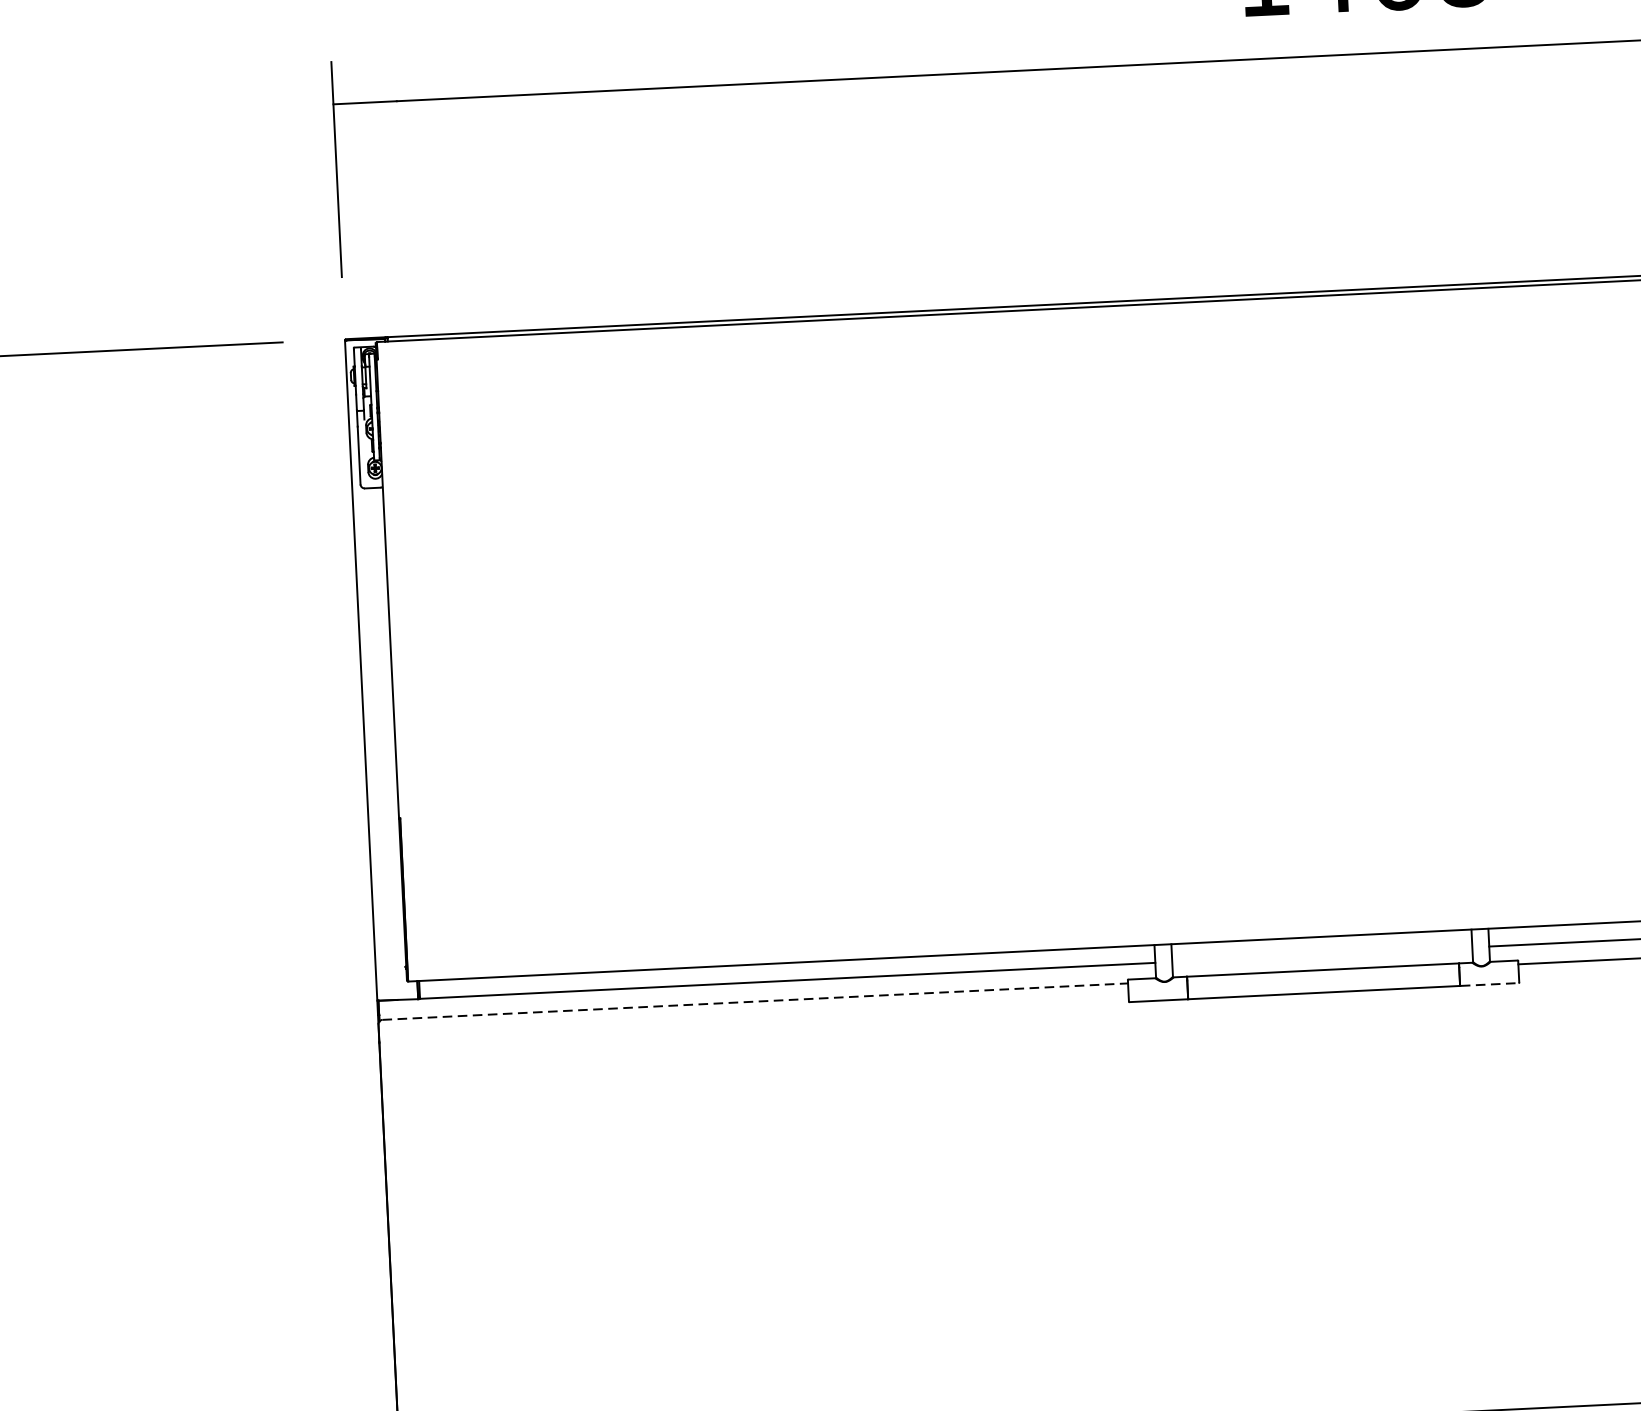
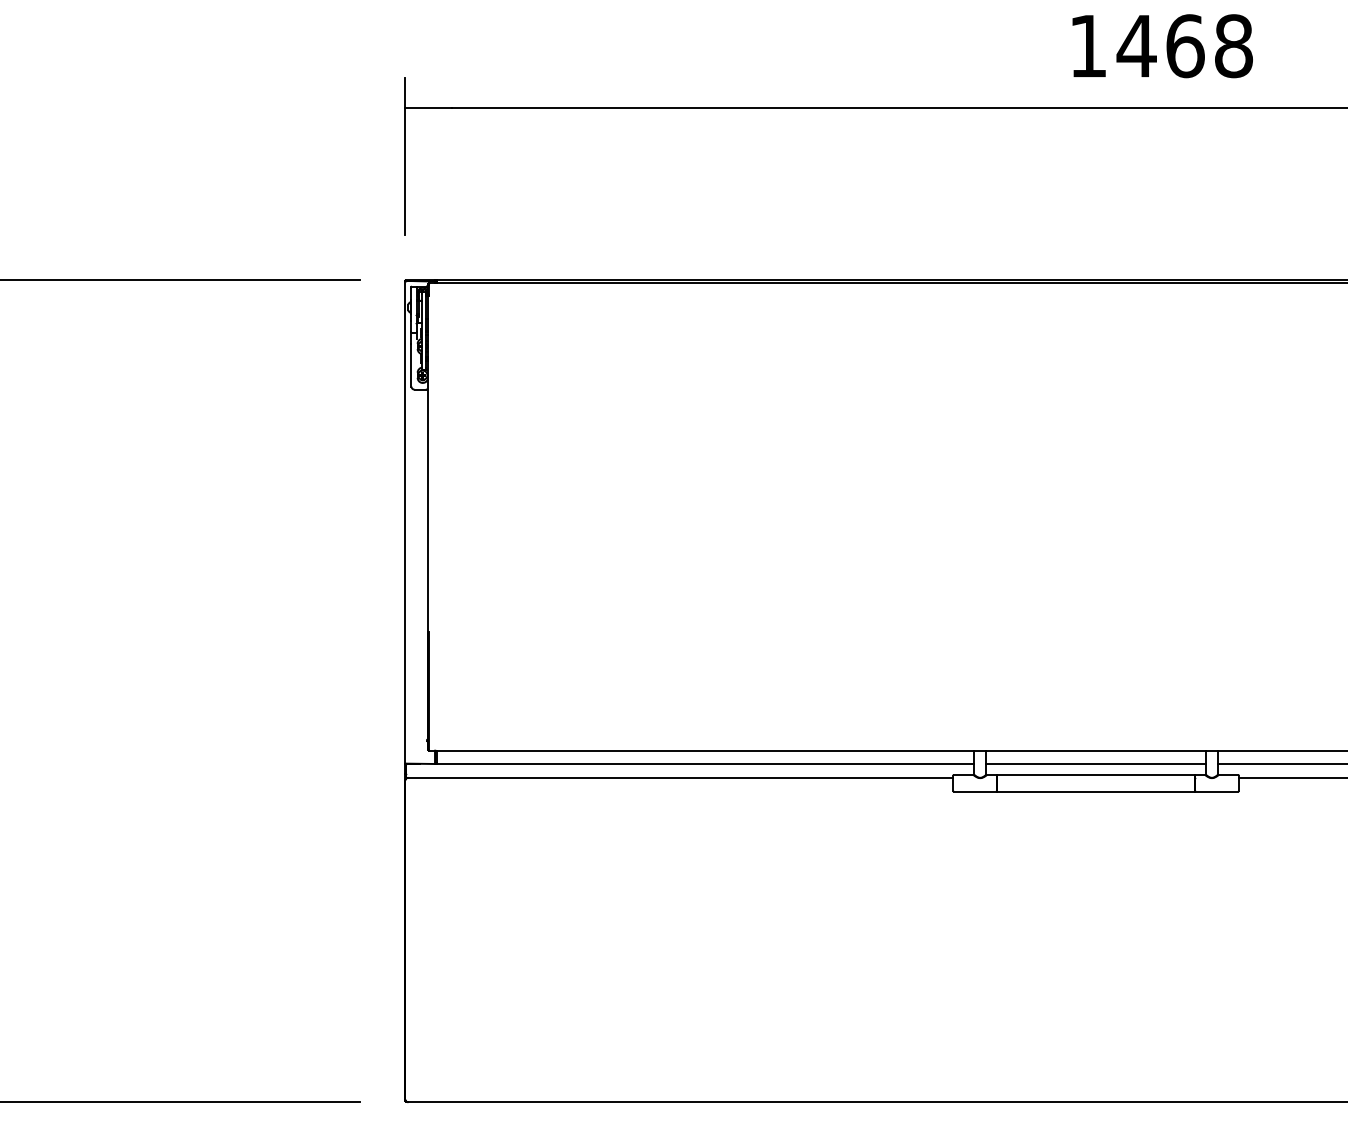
line: (1321, 954) -> (1095, 763), added
line: (1490, 984) -> (1217, 791), dashed -> solid
line: (754, 1001) -> (680, 777), dashed -> solid

